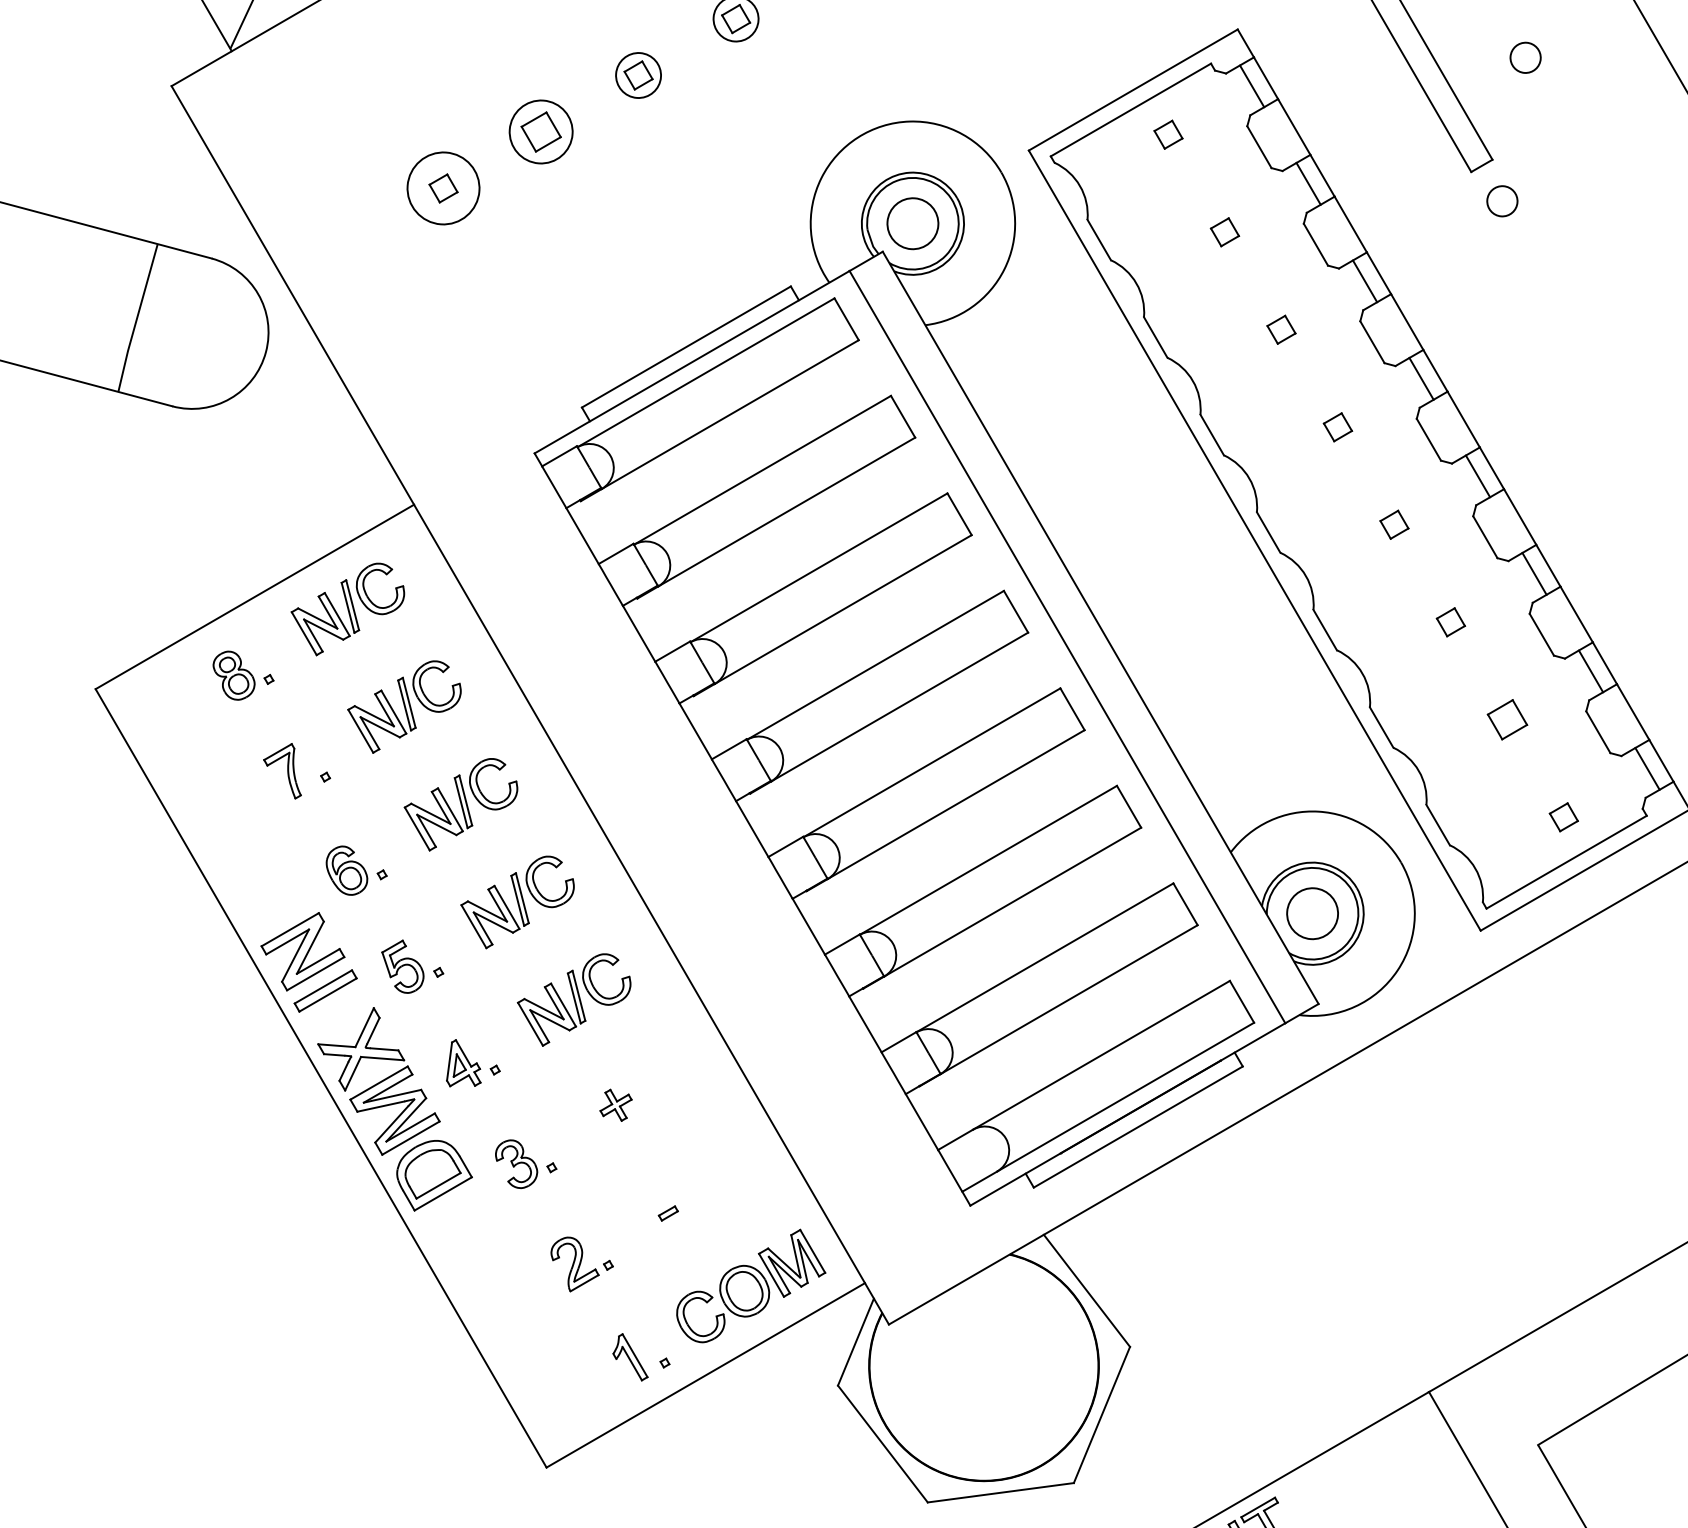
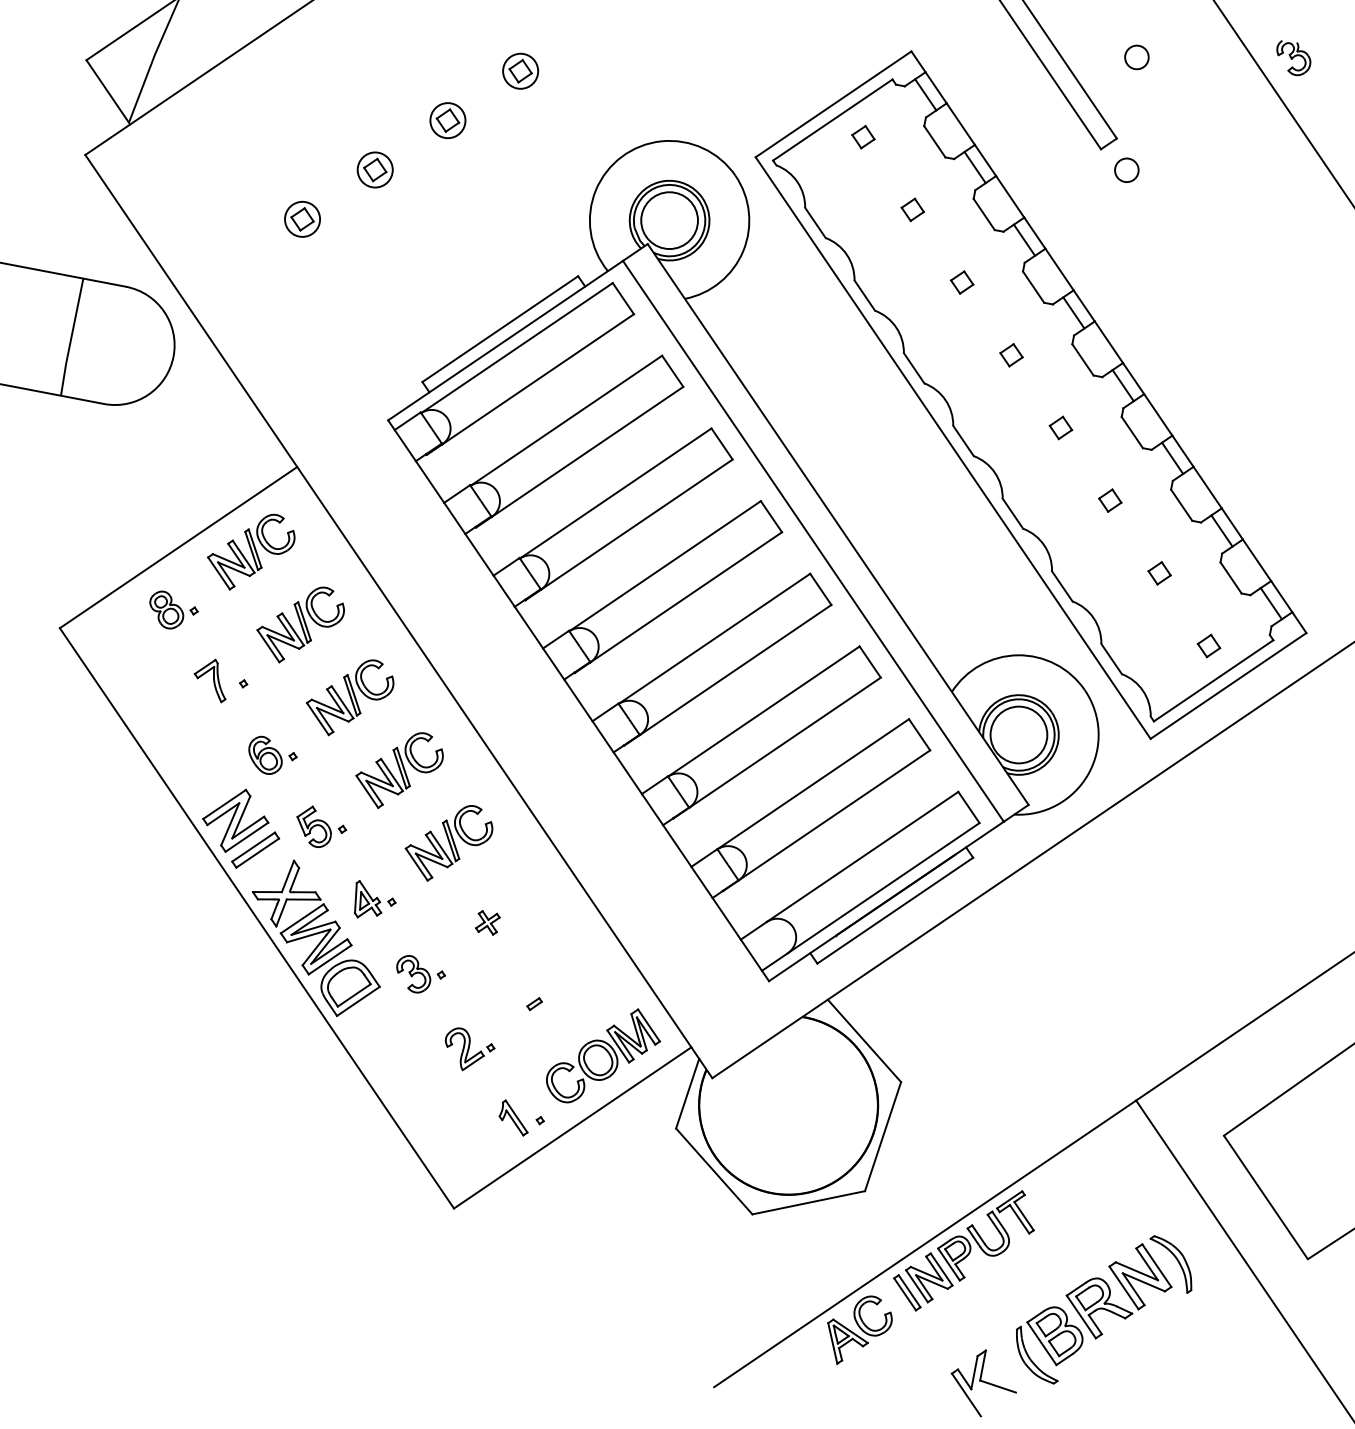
part: (540, 131) -> (374, 169), size x0.71
circle: (443, 187) -> (302, 218), size x0.62
circle: (912, 223) -> (669, 220), size x1.43
part: (1507, 719) -> (1159, 573), size x0.71
circle: (1312, 913) -> (1018, 734), size x1.43

